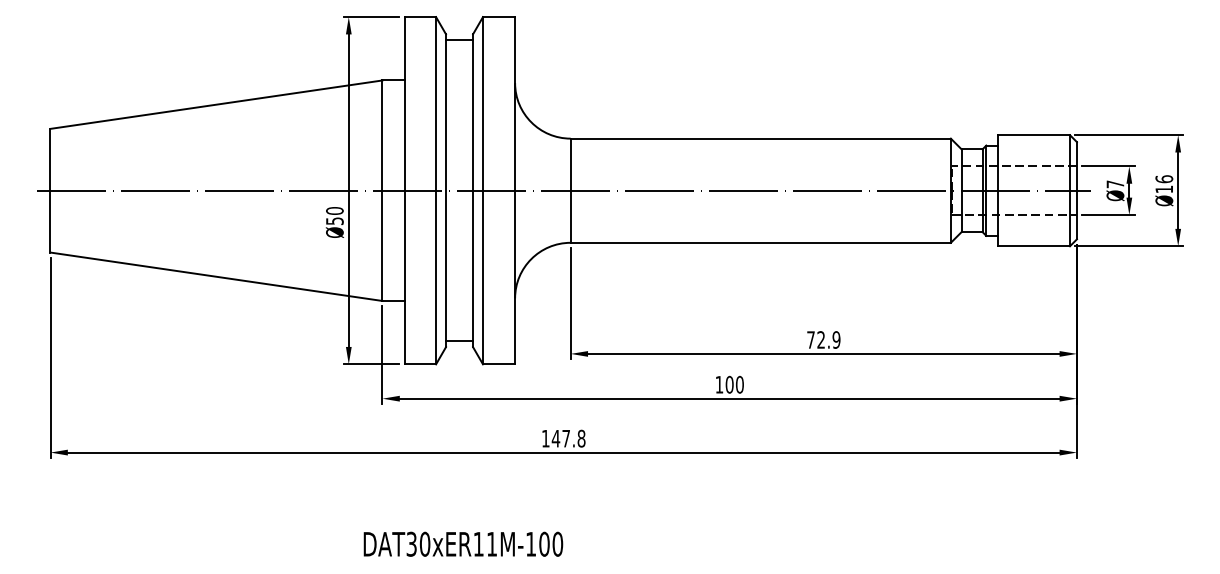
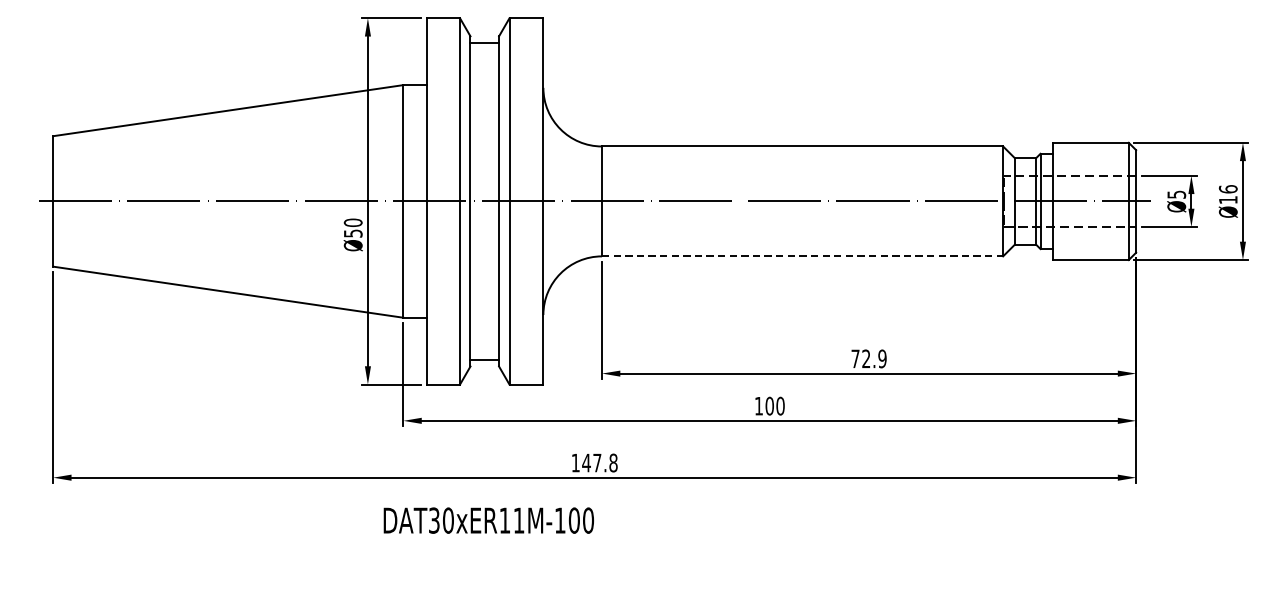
text: (1115, 184) -> (1176, 194), Ø7 -> Ø5
line: (761, 242) -> (803, 256), solid -> dashed
text: (463, 543) -> (488, 519), moved

